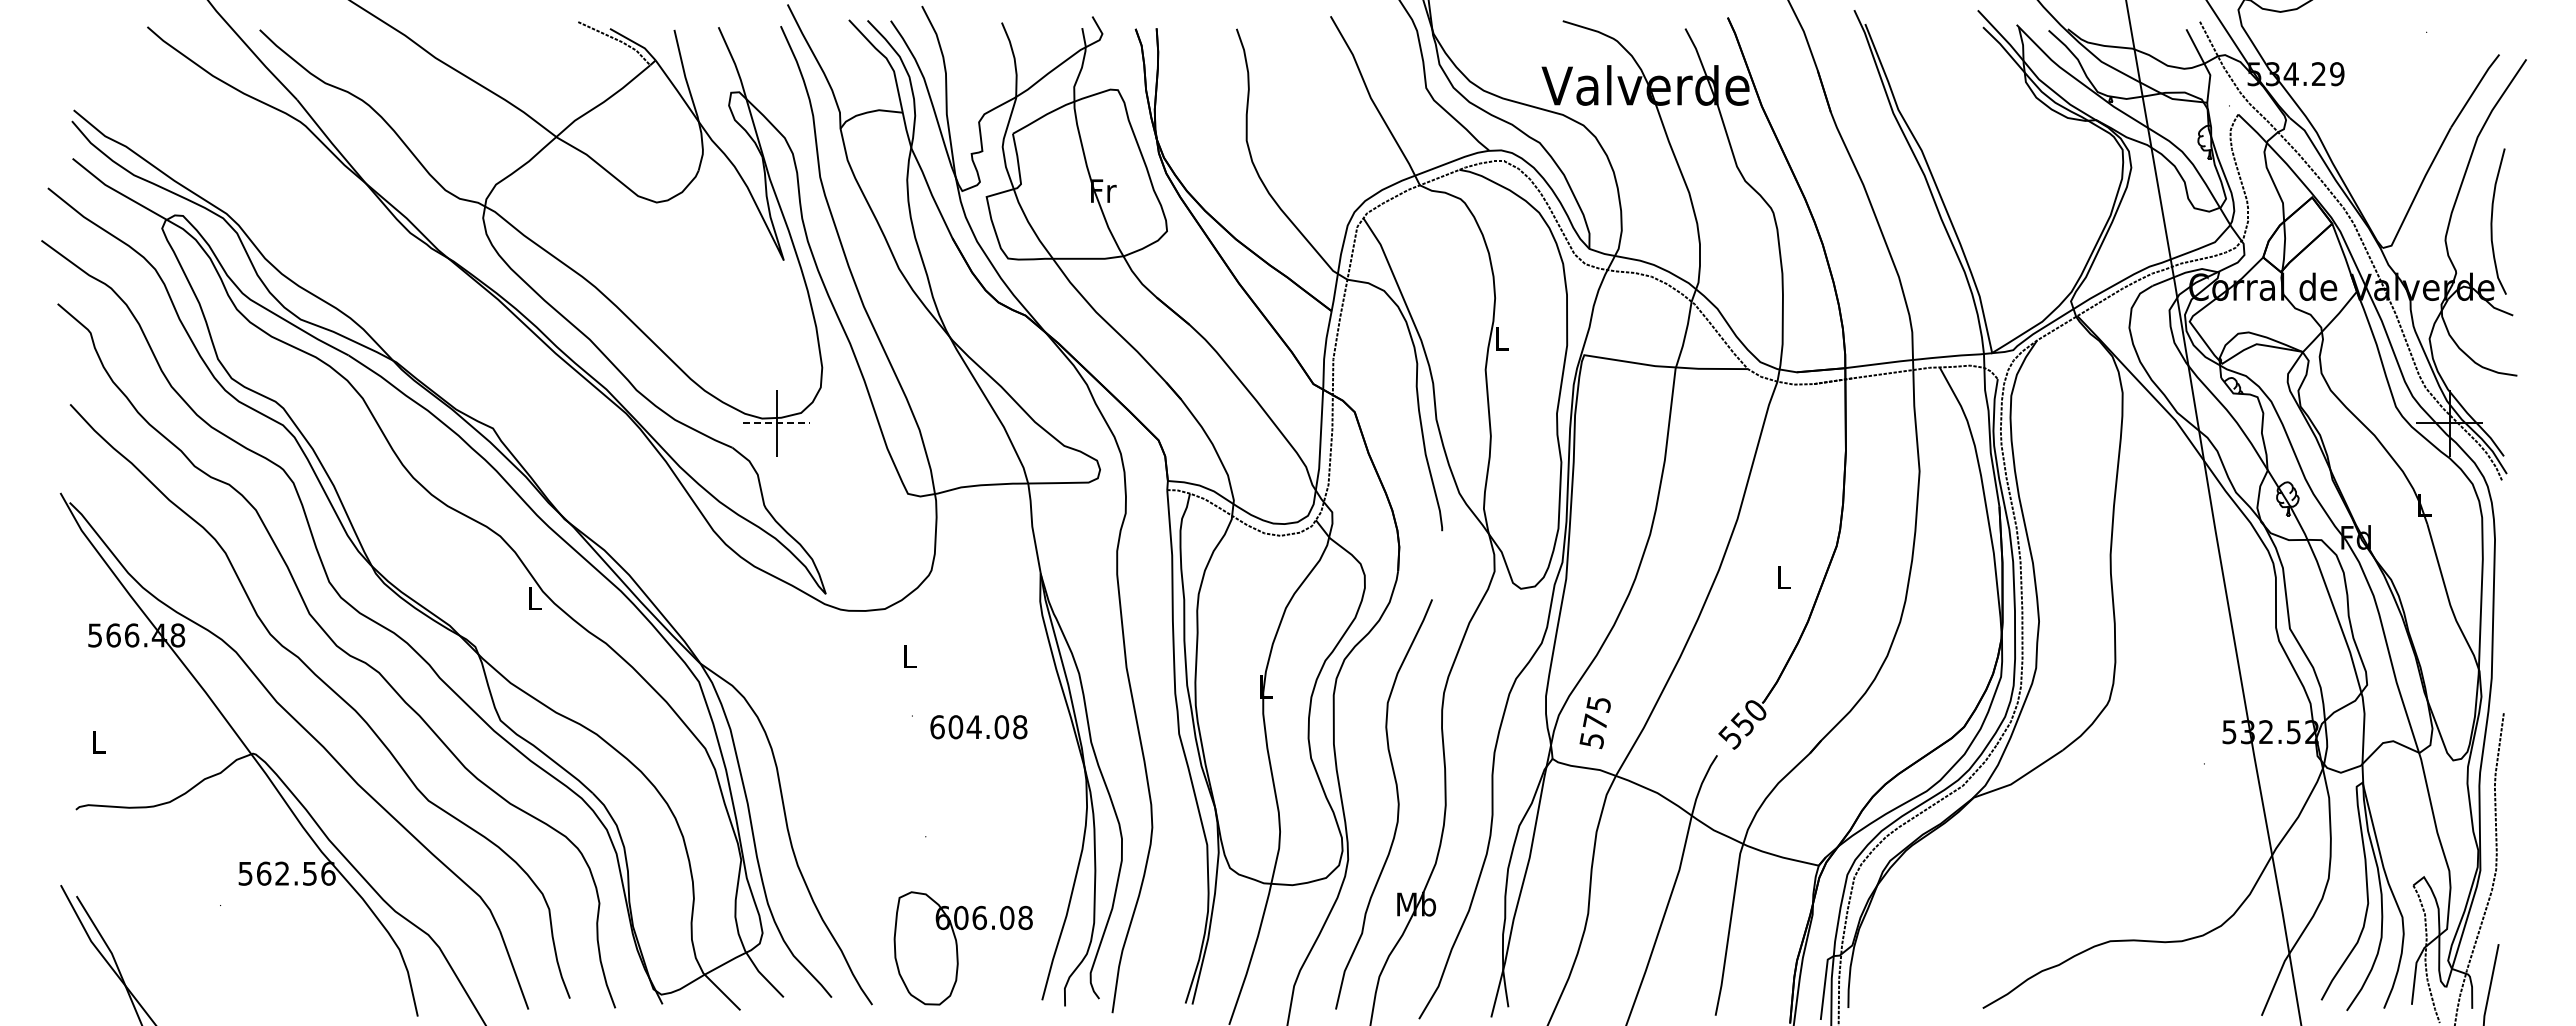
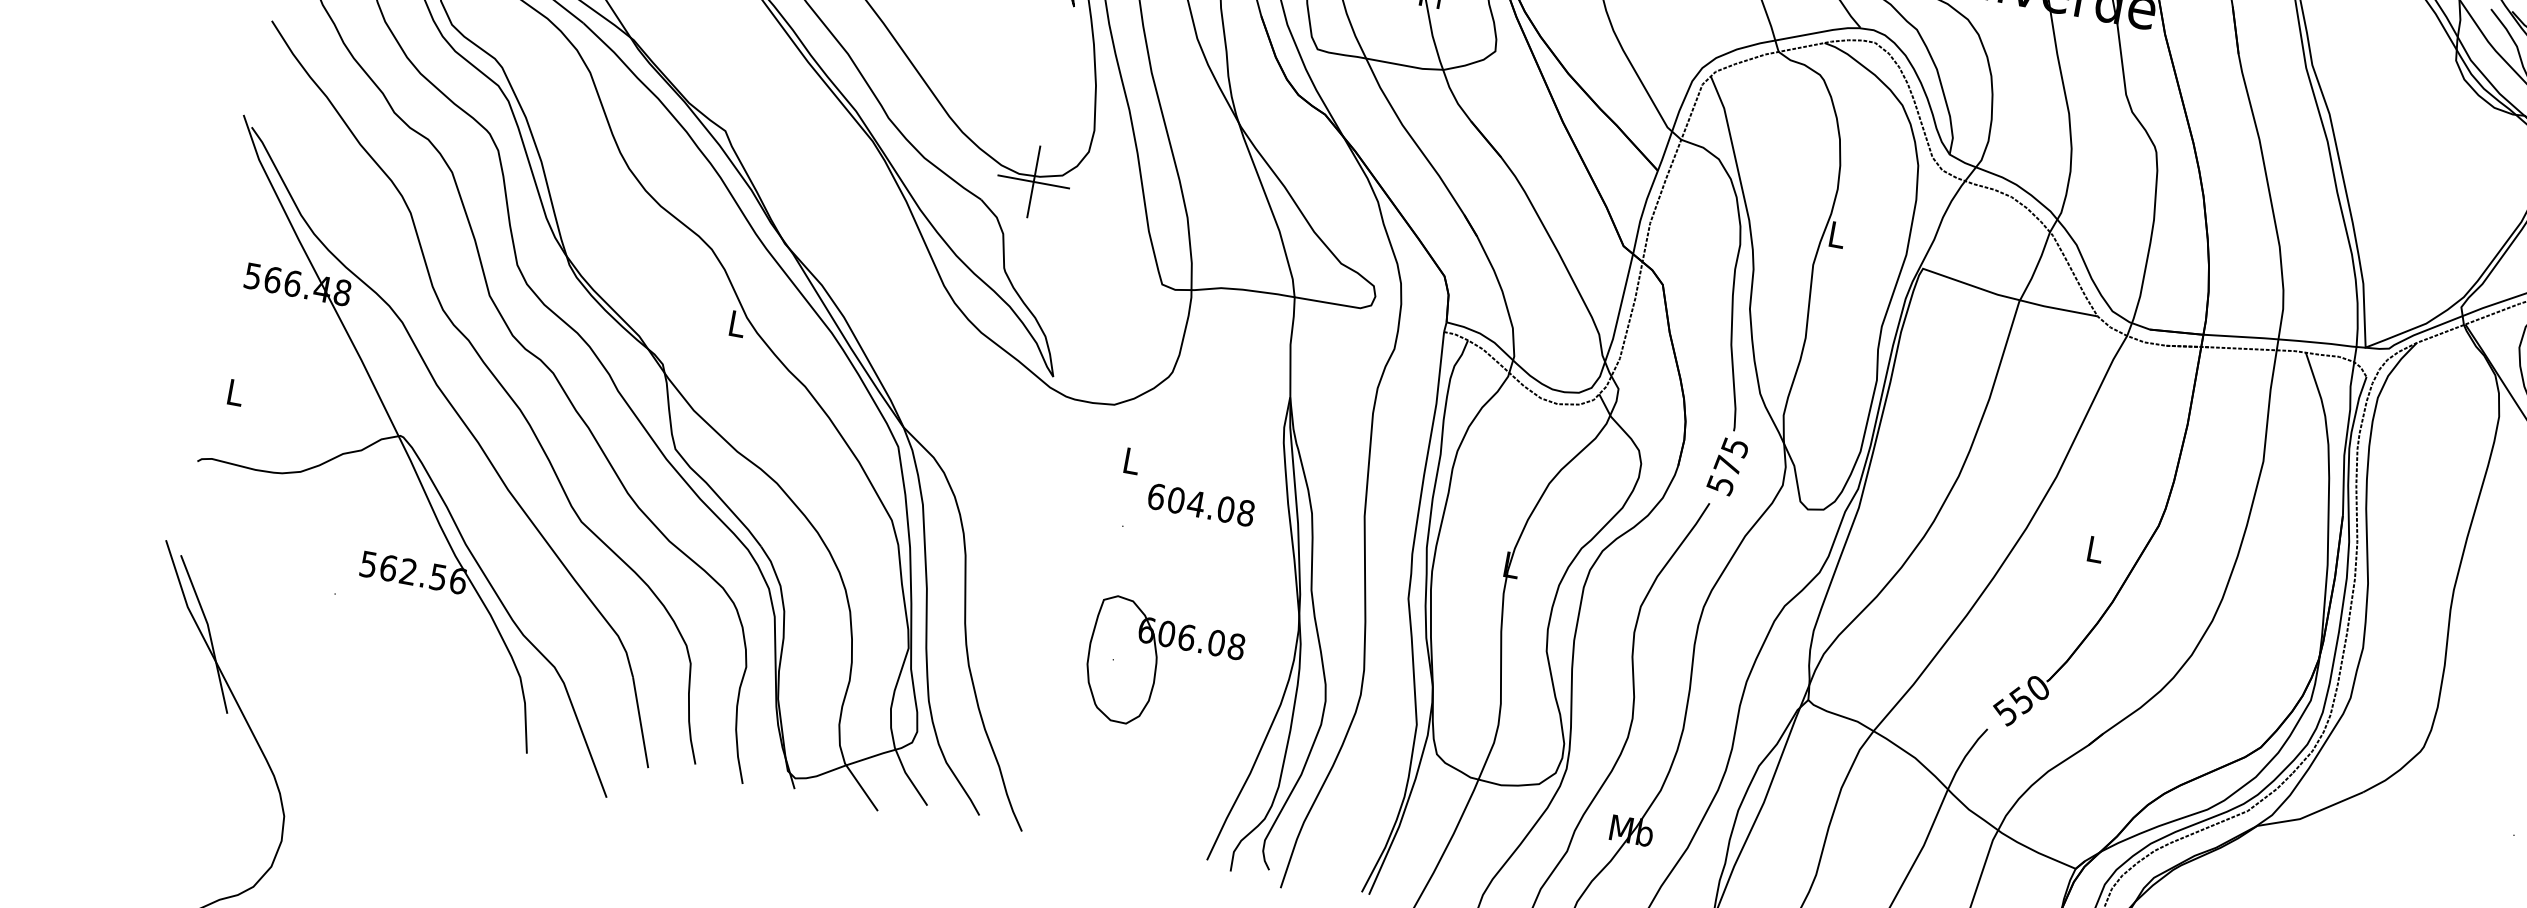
line: (777, 423) -> (1034, 182), dashed -> solid
text: (1594, 723) -> (1726, 467), moved
text: (978, 727) -> (1200, 505), moved
part: (962, 948) -> (1162, 667), moved

